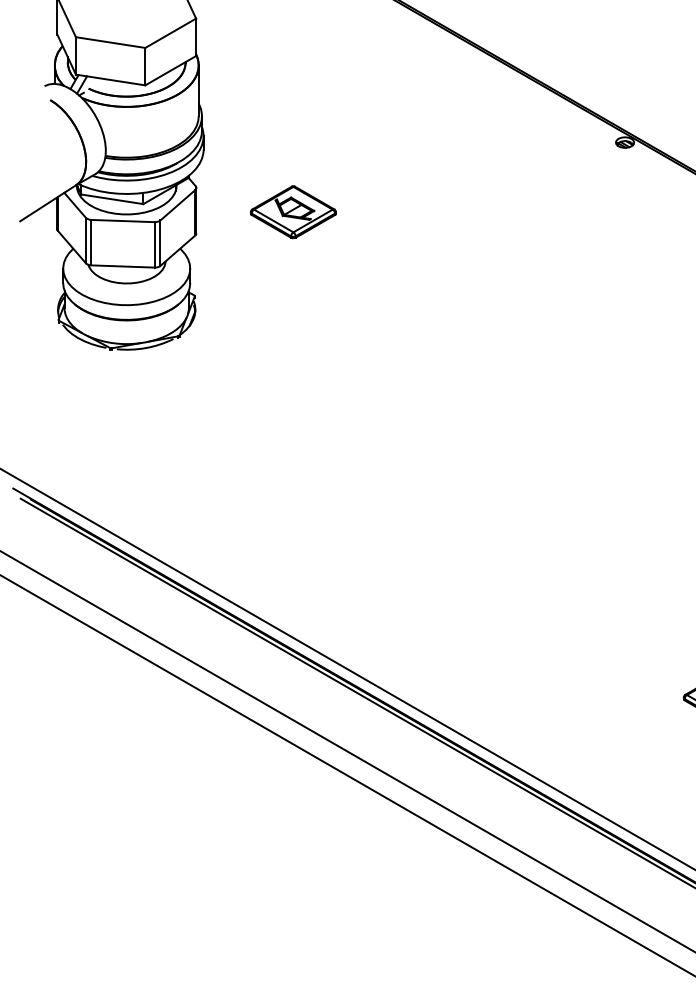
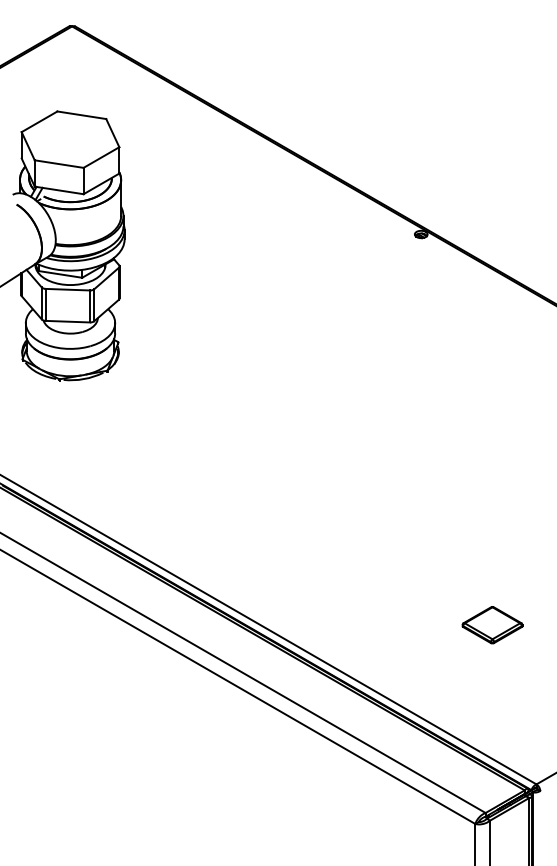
part: (292, 212) -> (187, 283), removed

